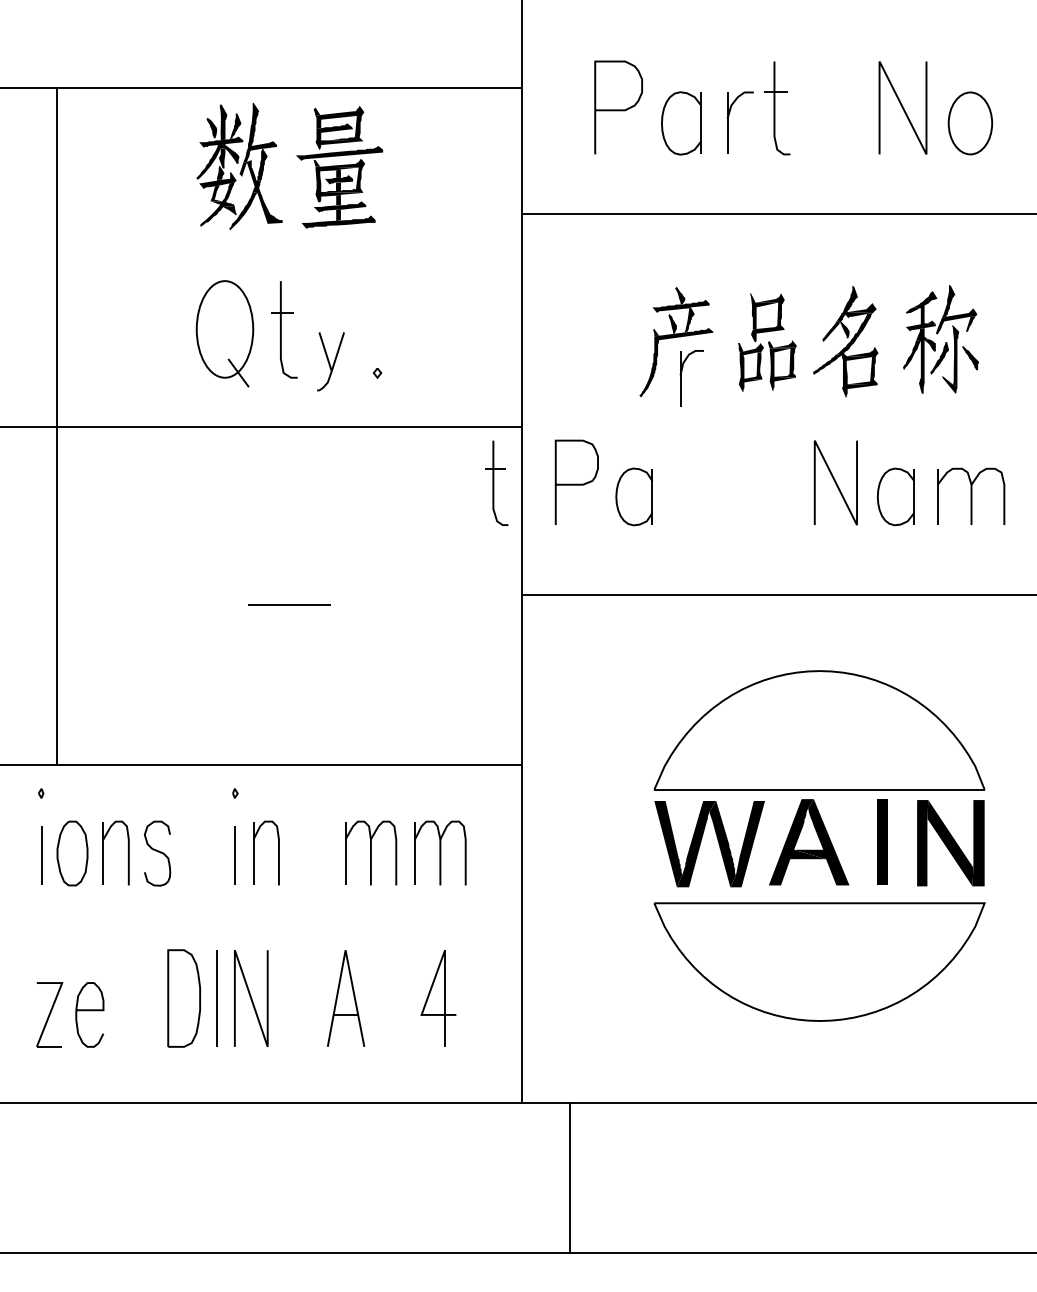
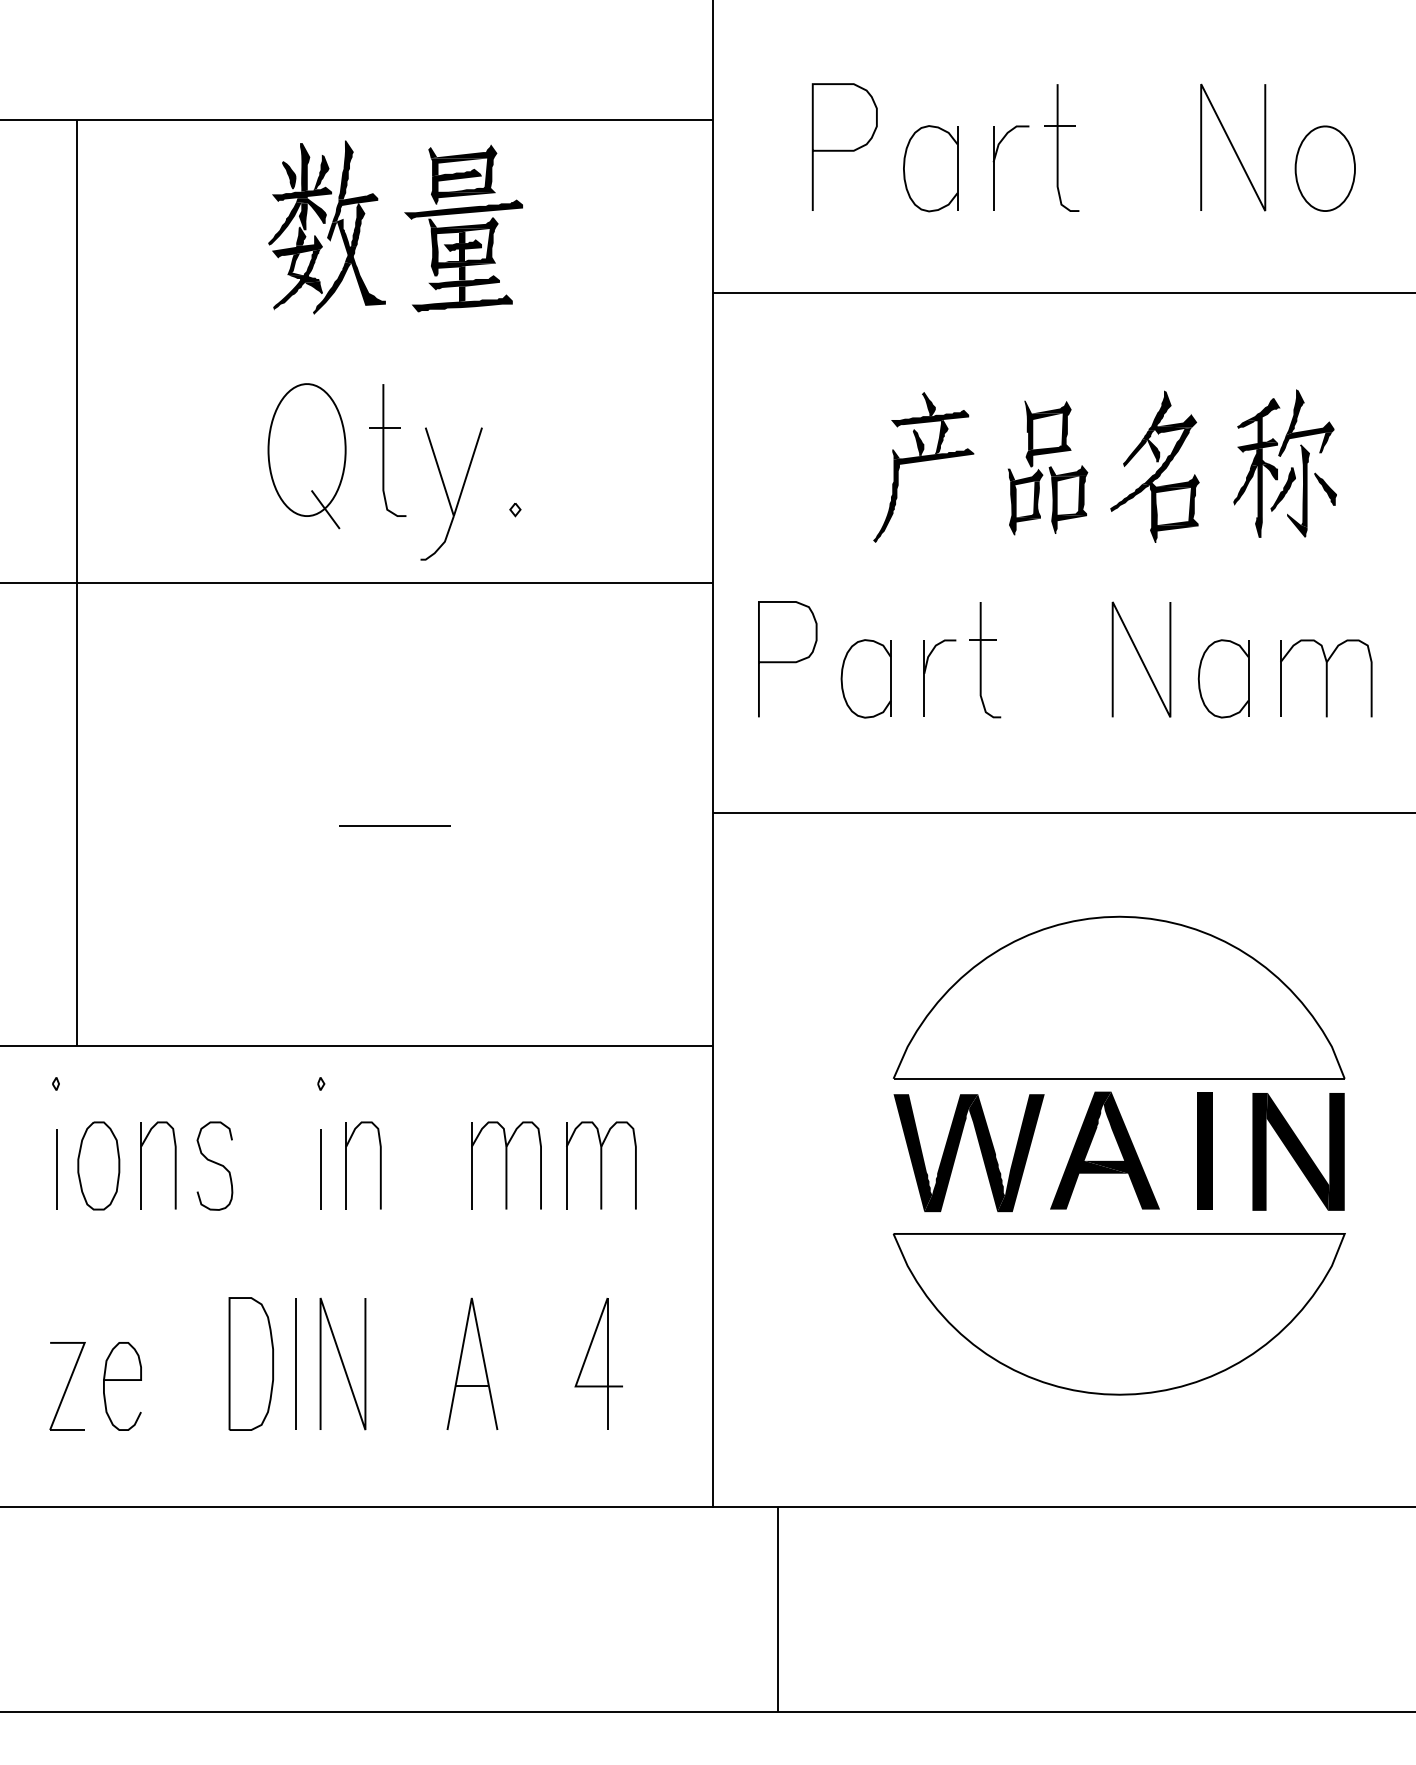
part: (330, 361) -> (451, 493), size x1.67
part: (681, 375) -> (925, 673), moved
part: (496, 483) -> (985, 660), moved

